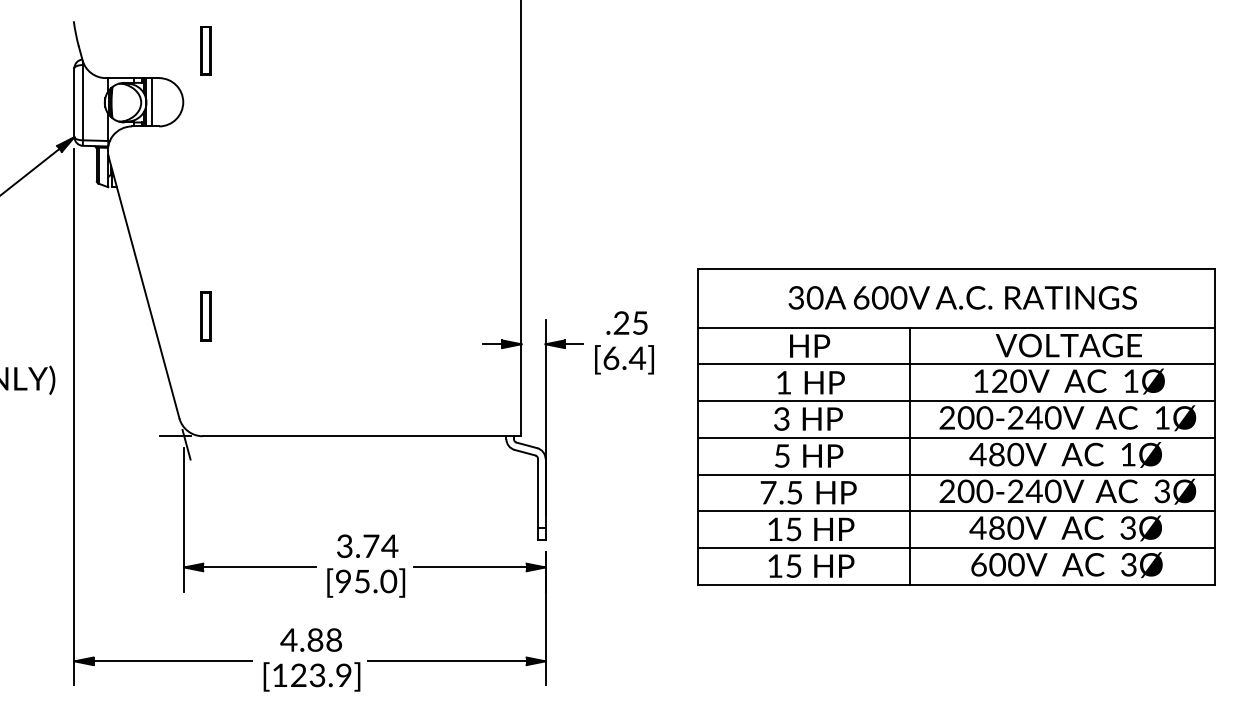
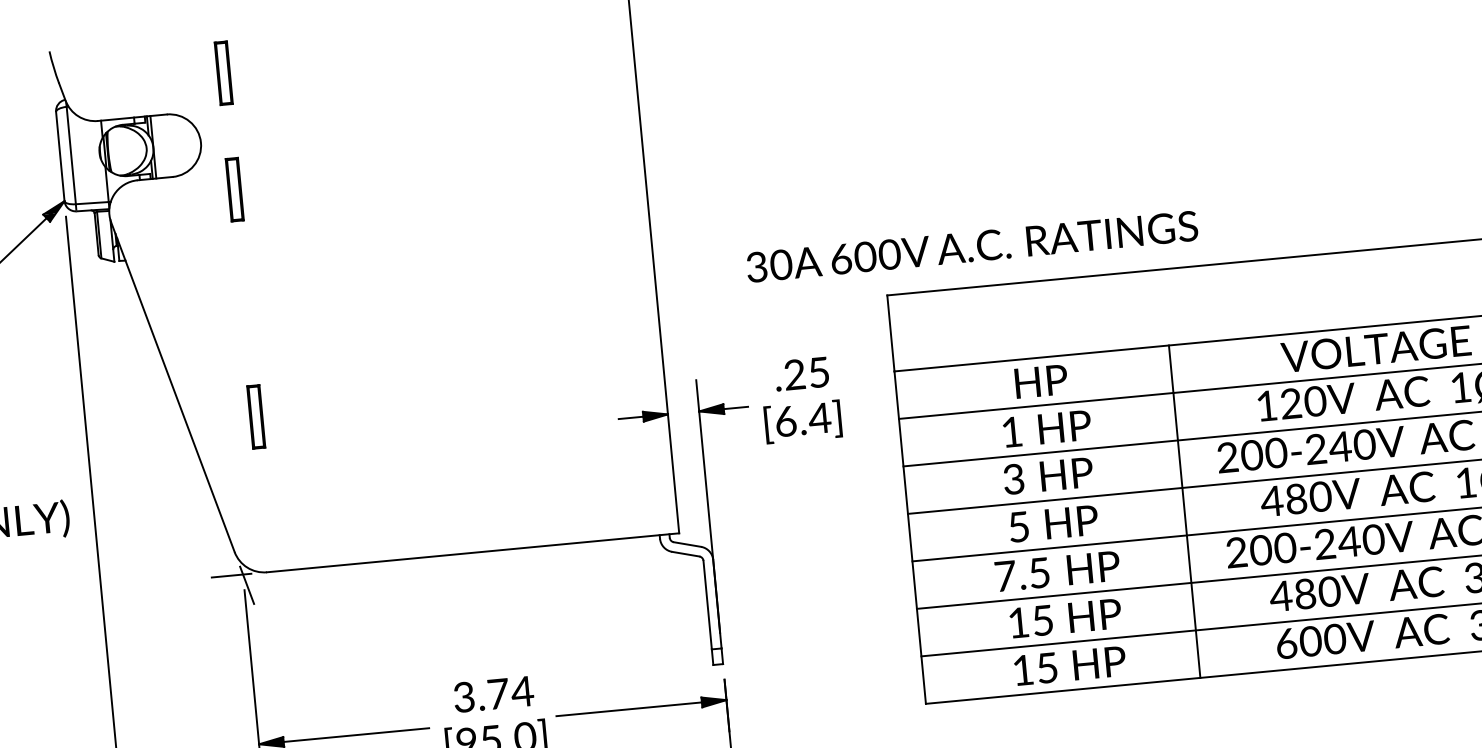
line: (152, 102) -> (161, 146), removed
part: (205, 140) -> (234, 189), added
text: (962, 297) -> (971, 246), moved

